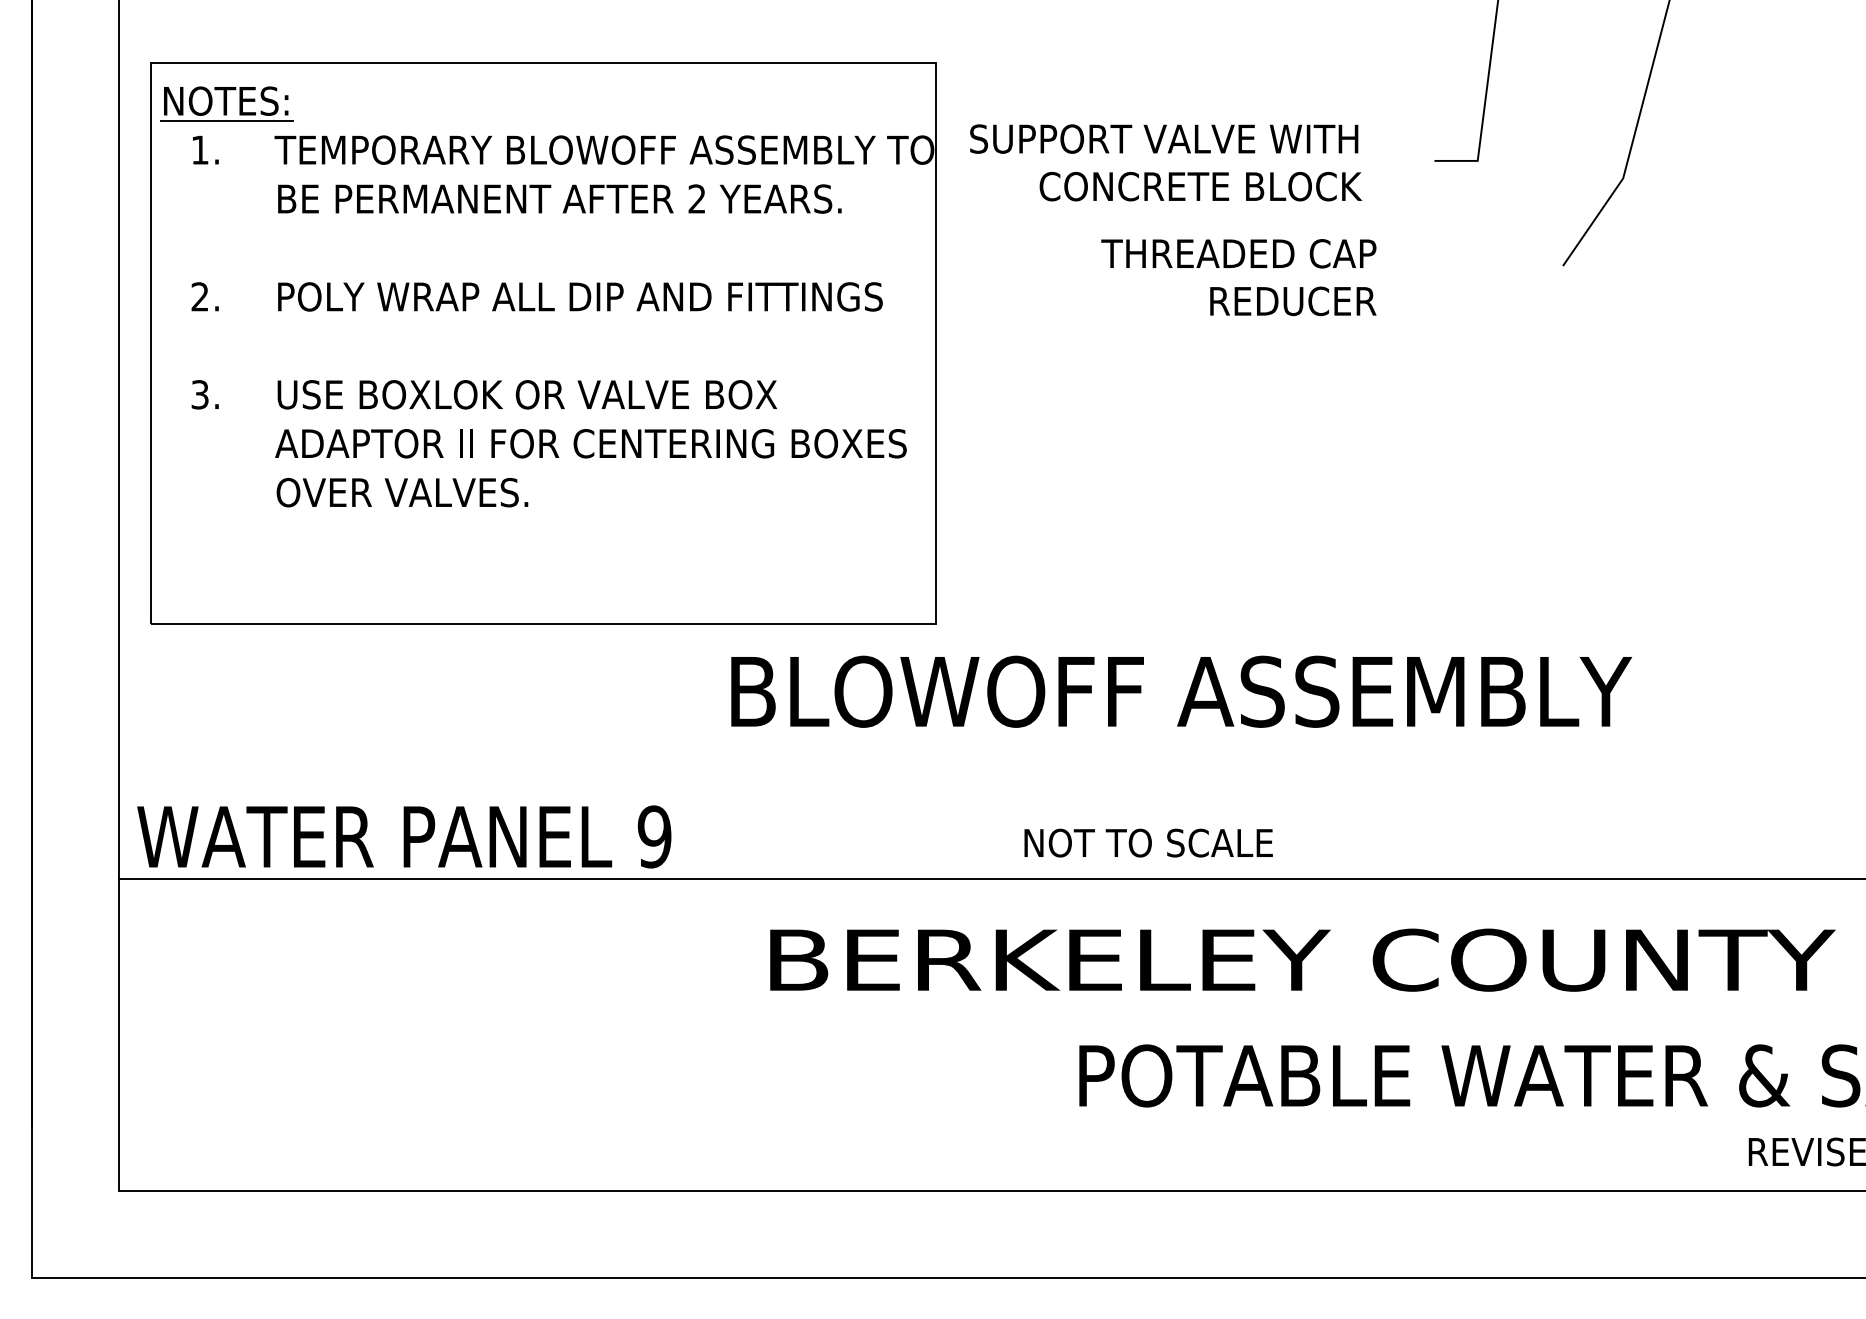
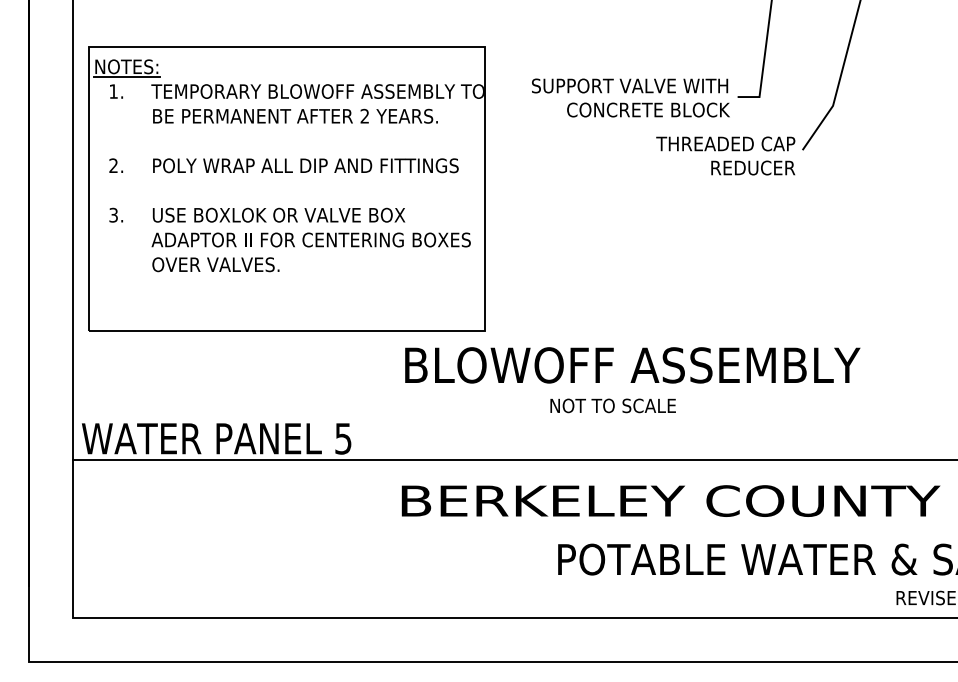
text: (1165, 161) -> (630, 97), moved
text: (1238, 276) -> (725, 155), moved
text: (1180, 691) -> (632, 365), moved
text: (654, 836) -> (343, 438), 9 -> 5
text: (1147, 842) -> (612, 405), moved

